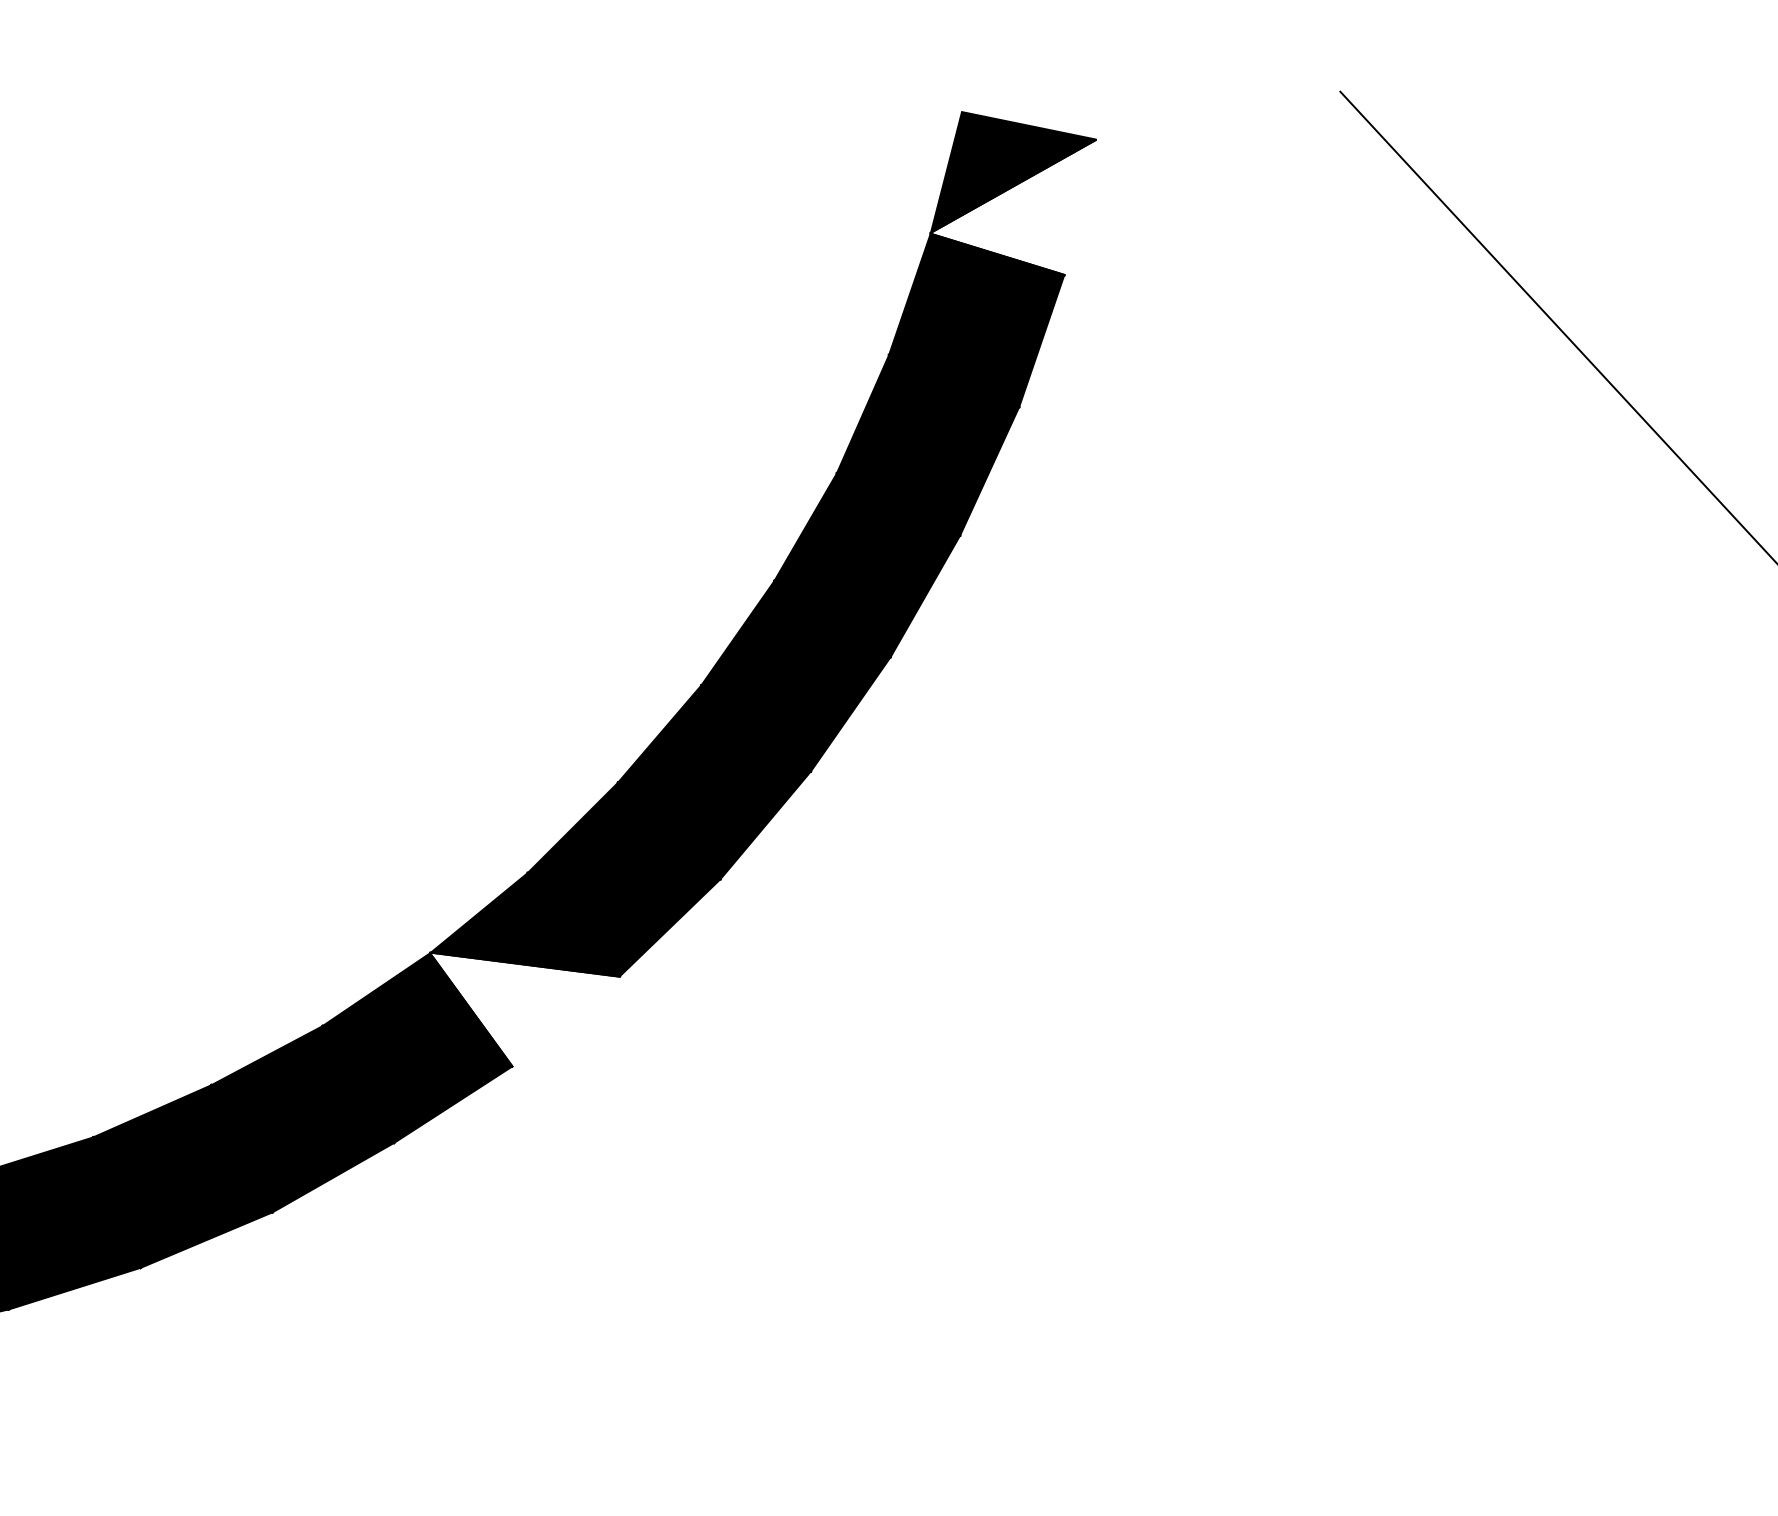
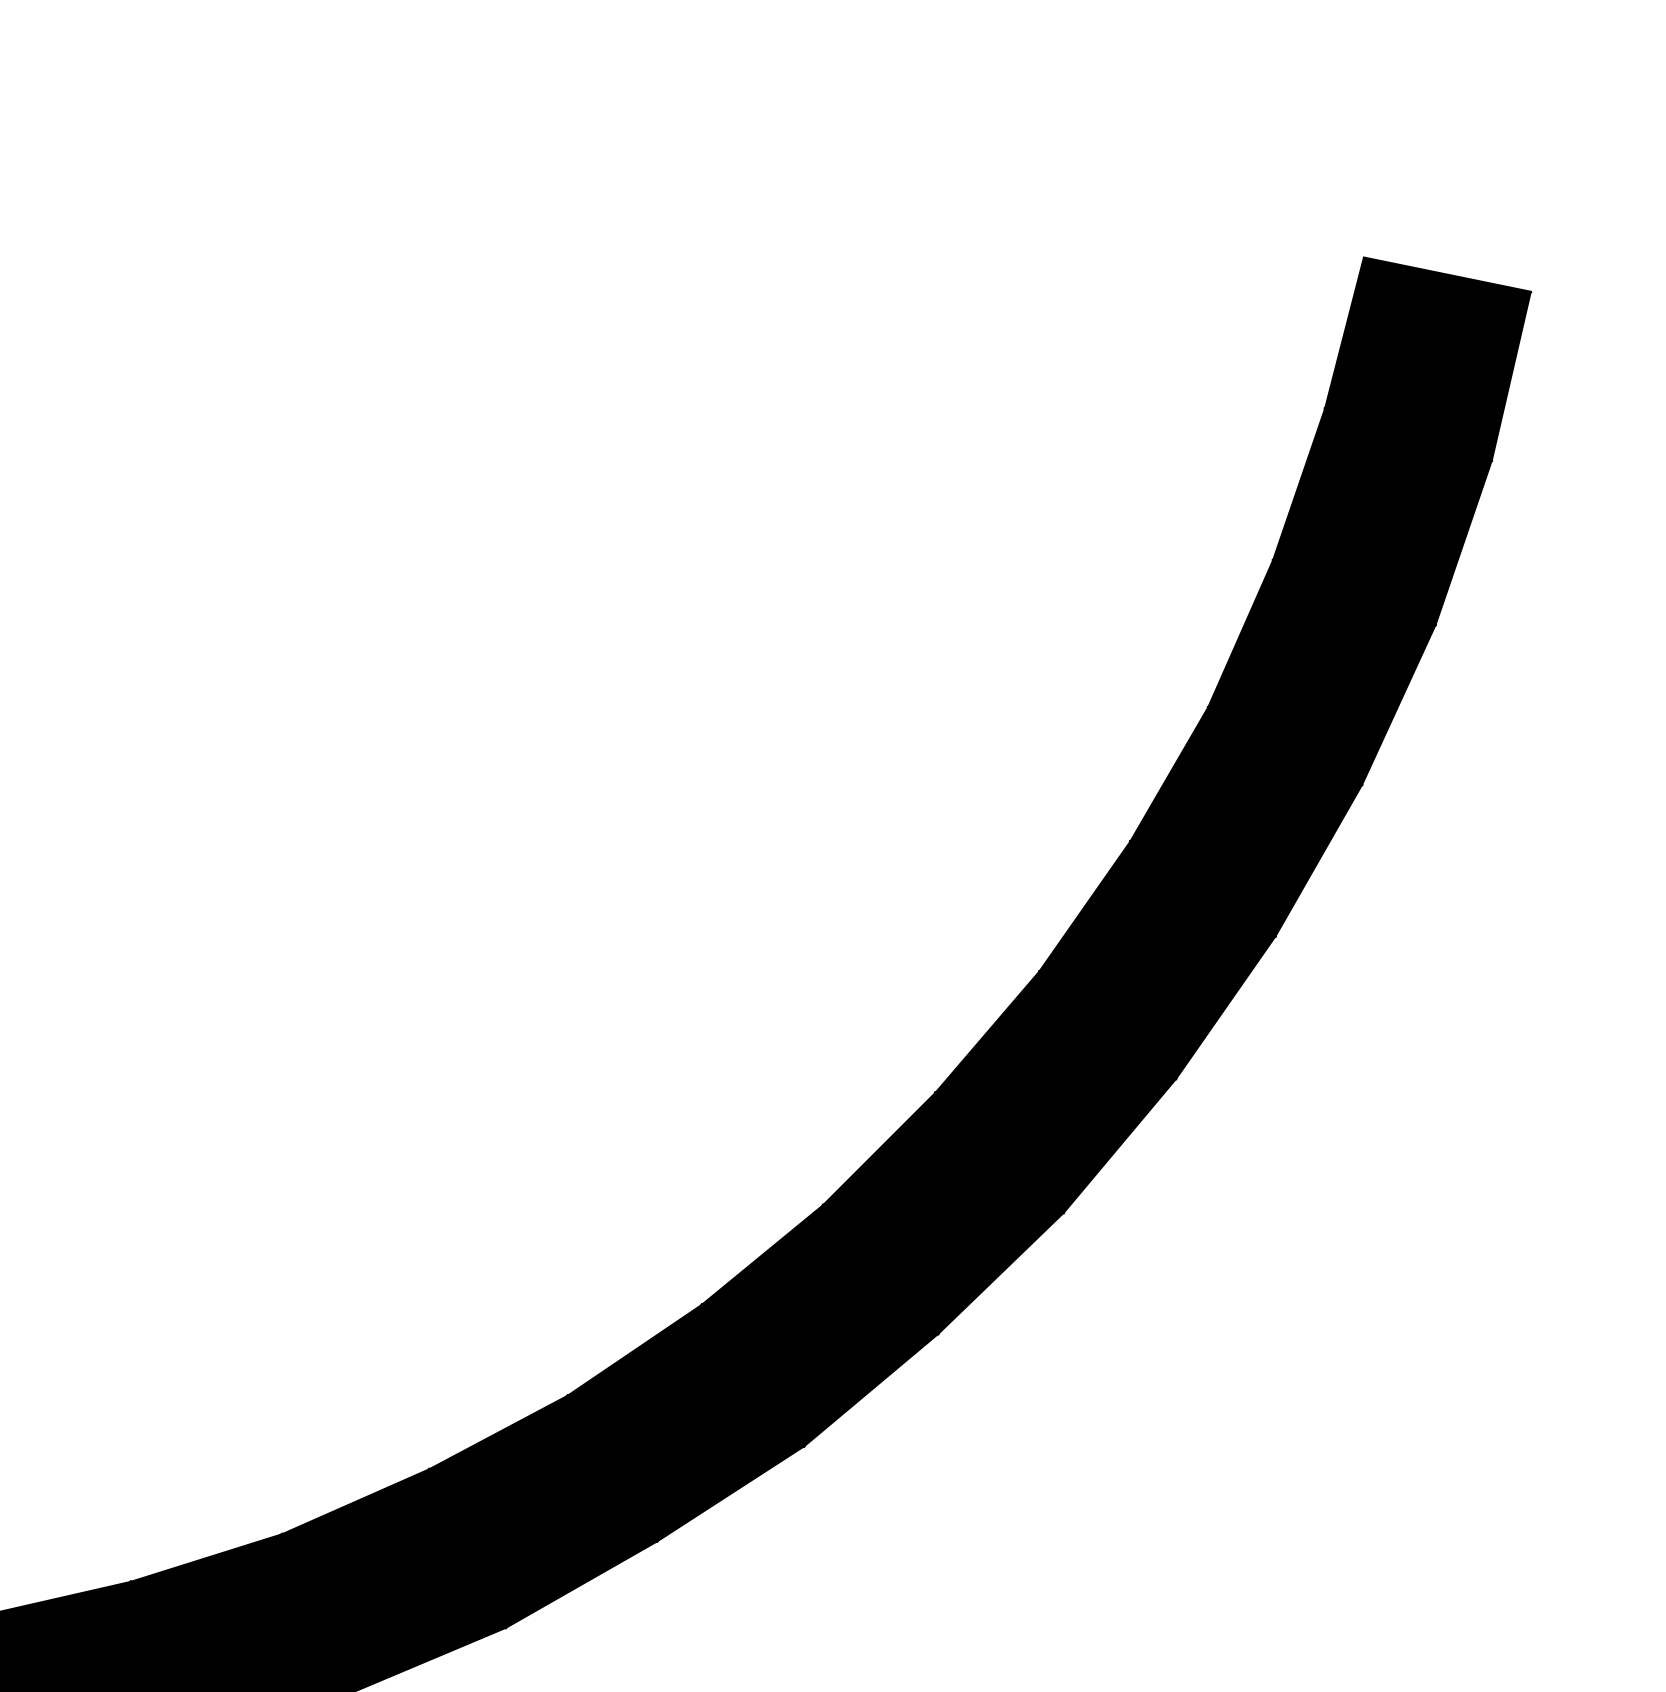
fill: (1012, 207) -> (1427, 376), added
fill: (524, 1009) -> (819, 1375), added

